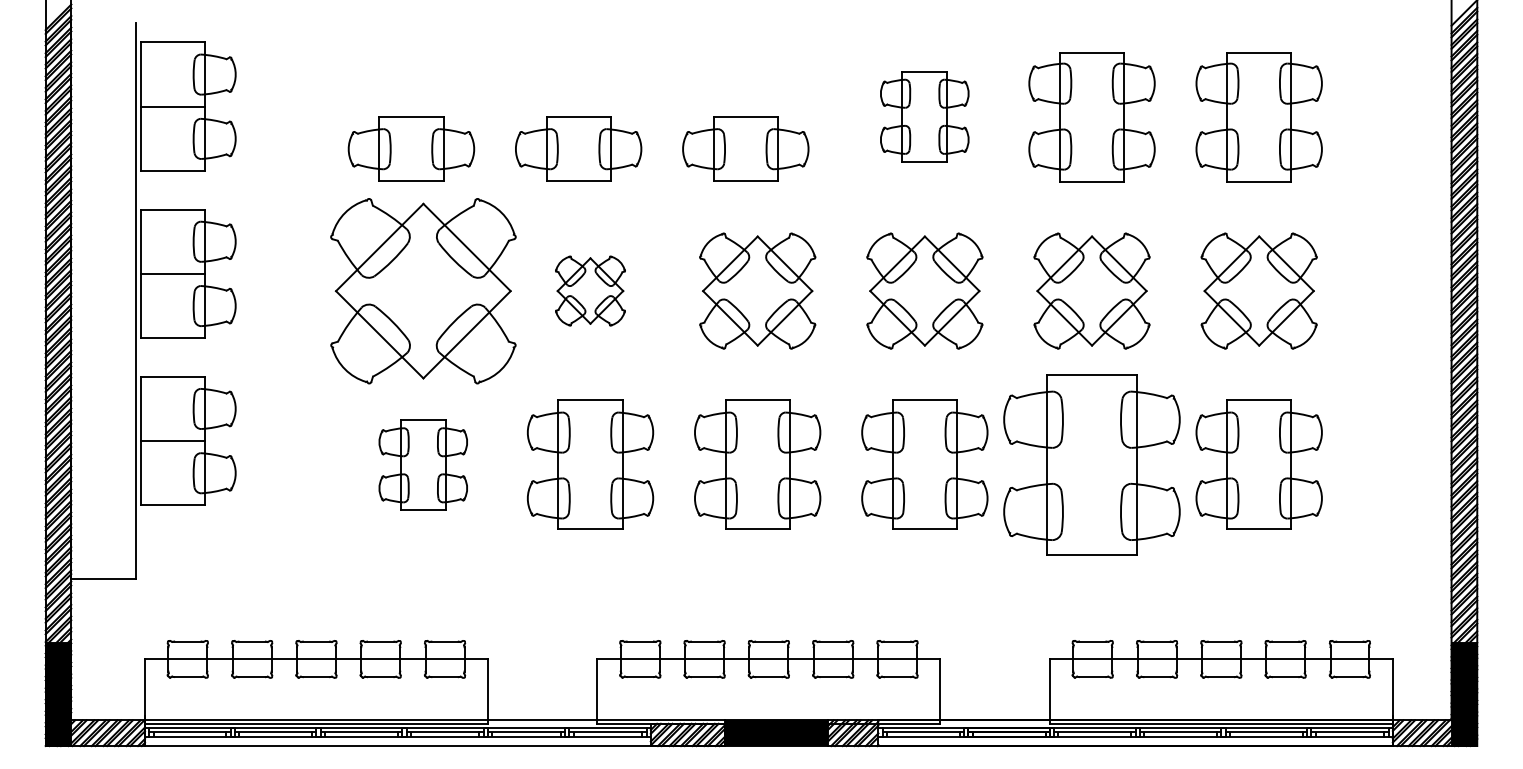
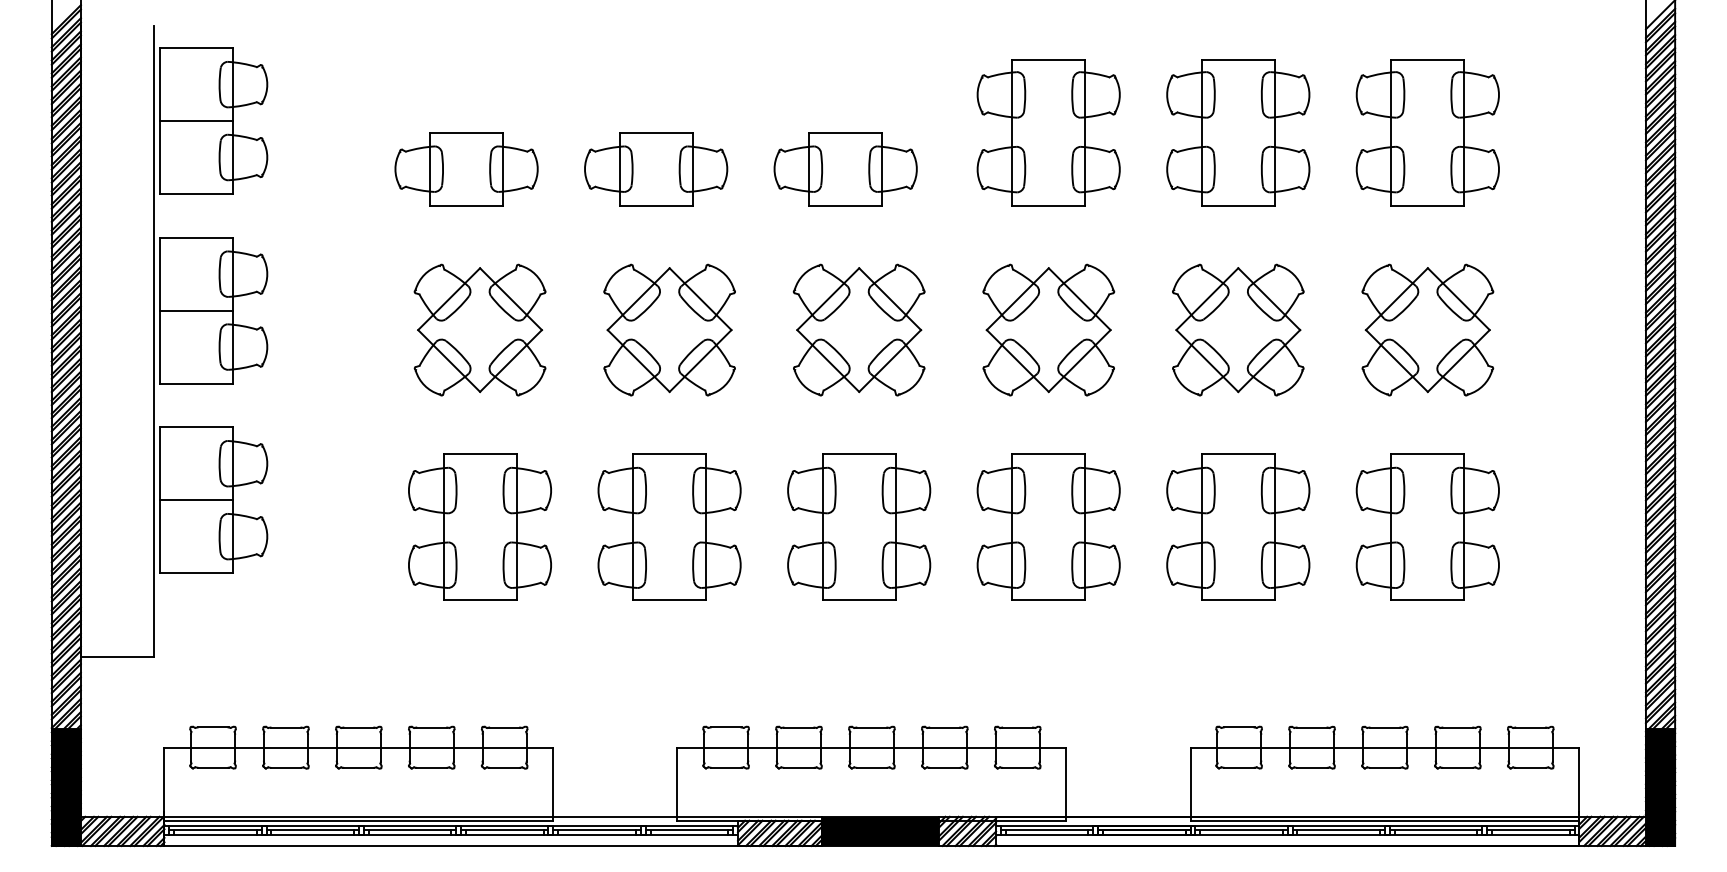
part: (924, 116) -> (1048, 132), size x1.43
part: (422, 290) -> (479, 329), size x0.62
part: (590, 290) -> (669, 329), size x1.67
part: (422, 464) -> (479, 526), size x1.43
part: (1092, 464) -> (1238, 526), size x0.71

